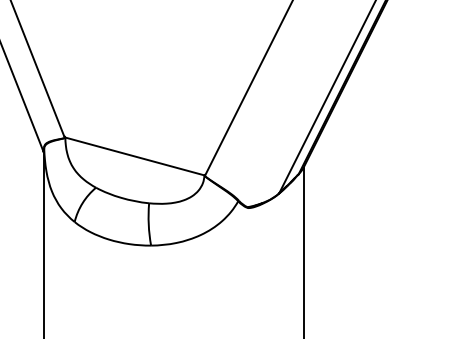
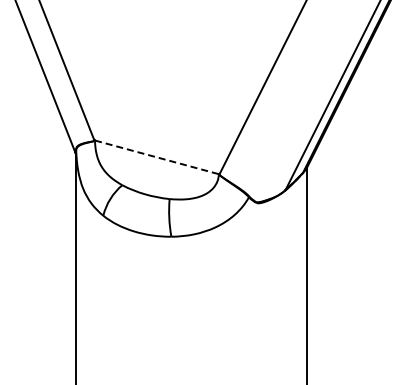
line: (135, 156) -> (157, 157), solid -> dashed

